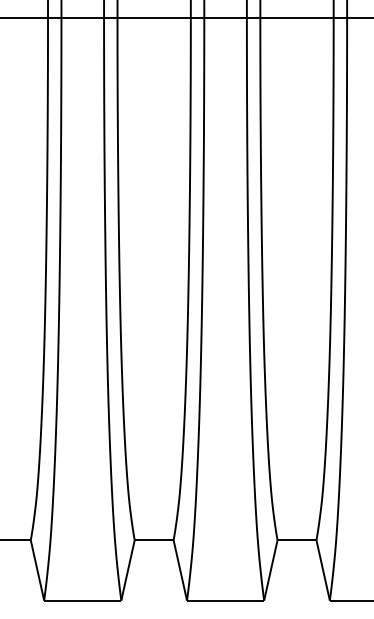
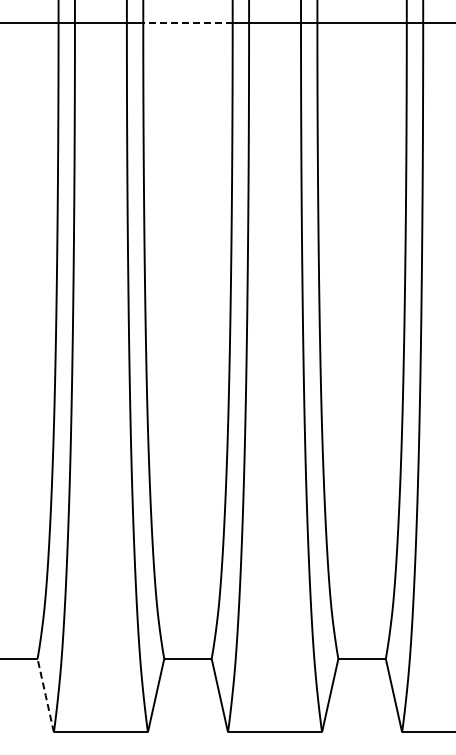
line: (153, 18) -> (187, 22), solid -> dashed
line: (37, 570) -> (45, 695), solid -> dashed

